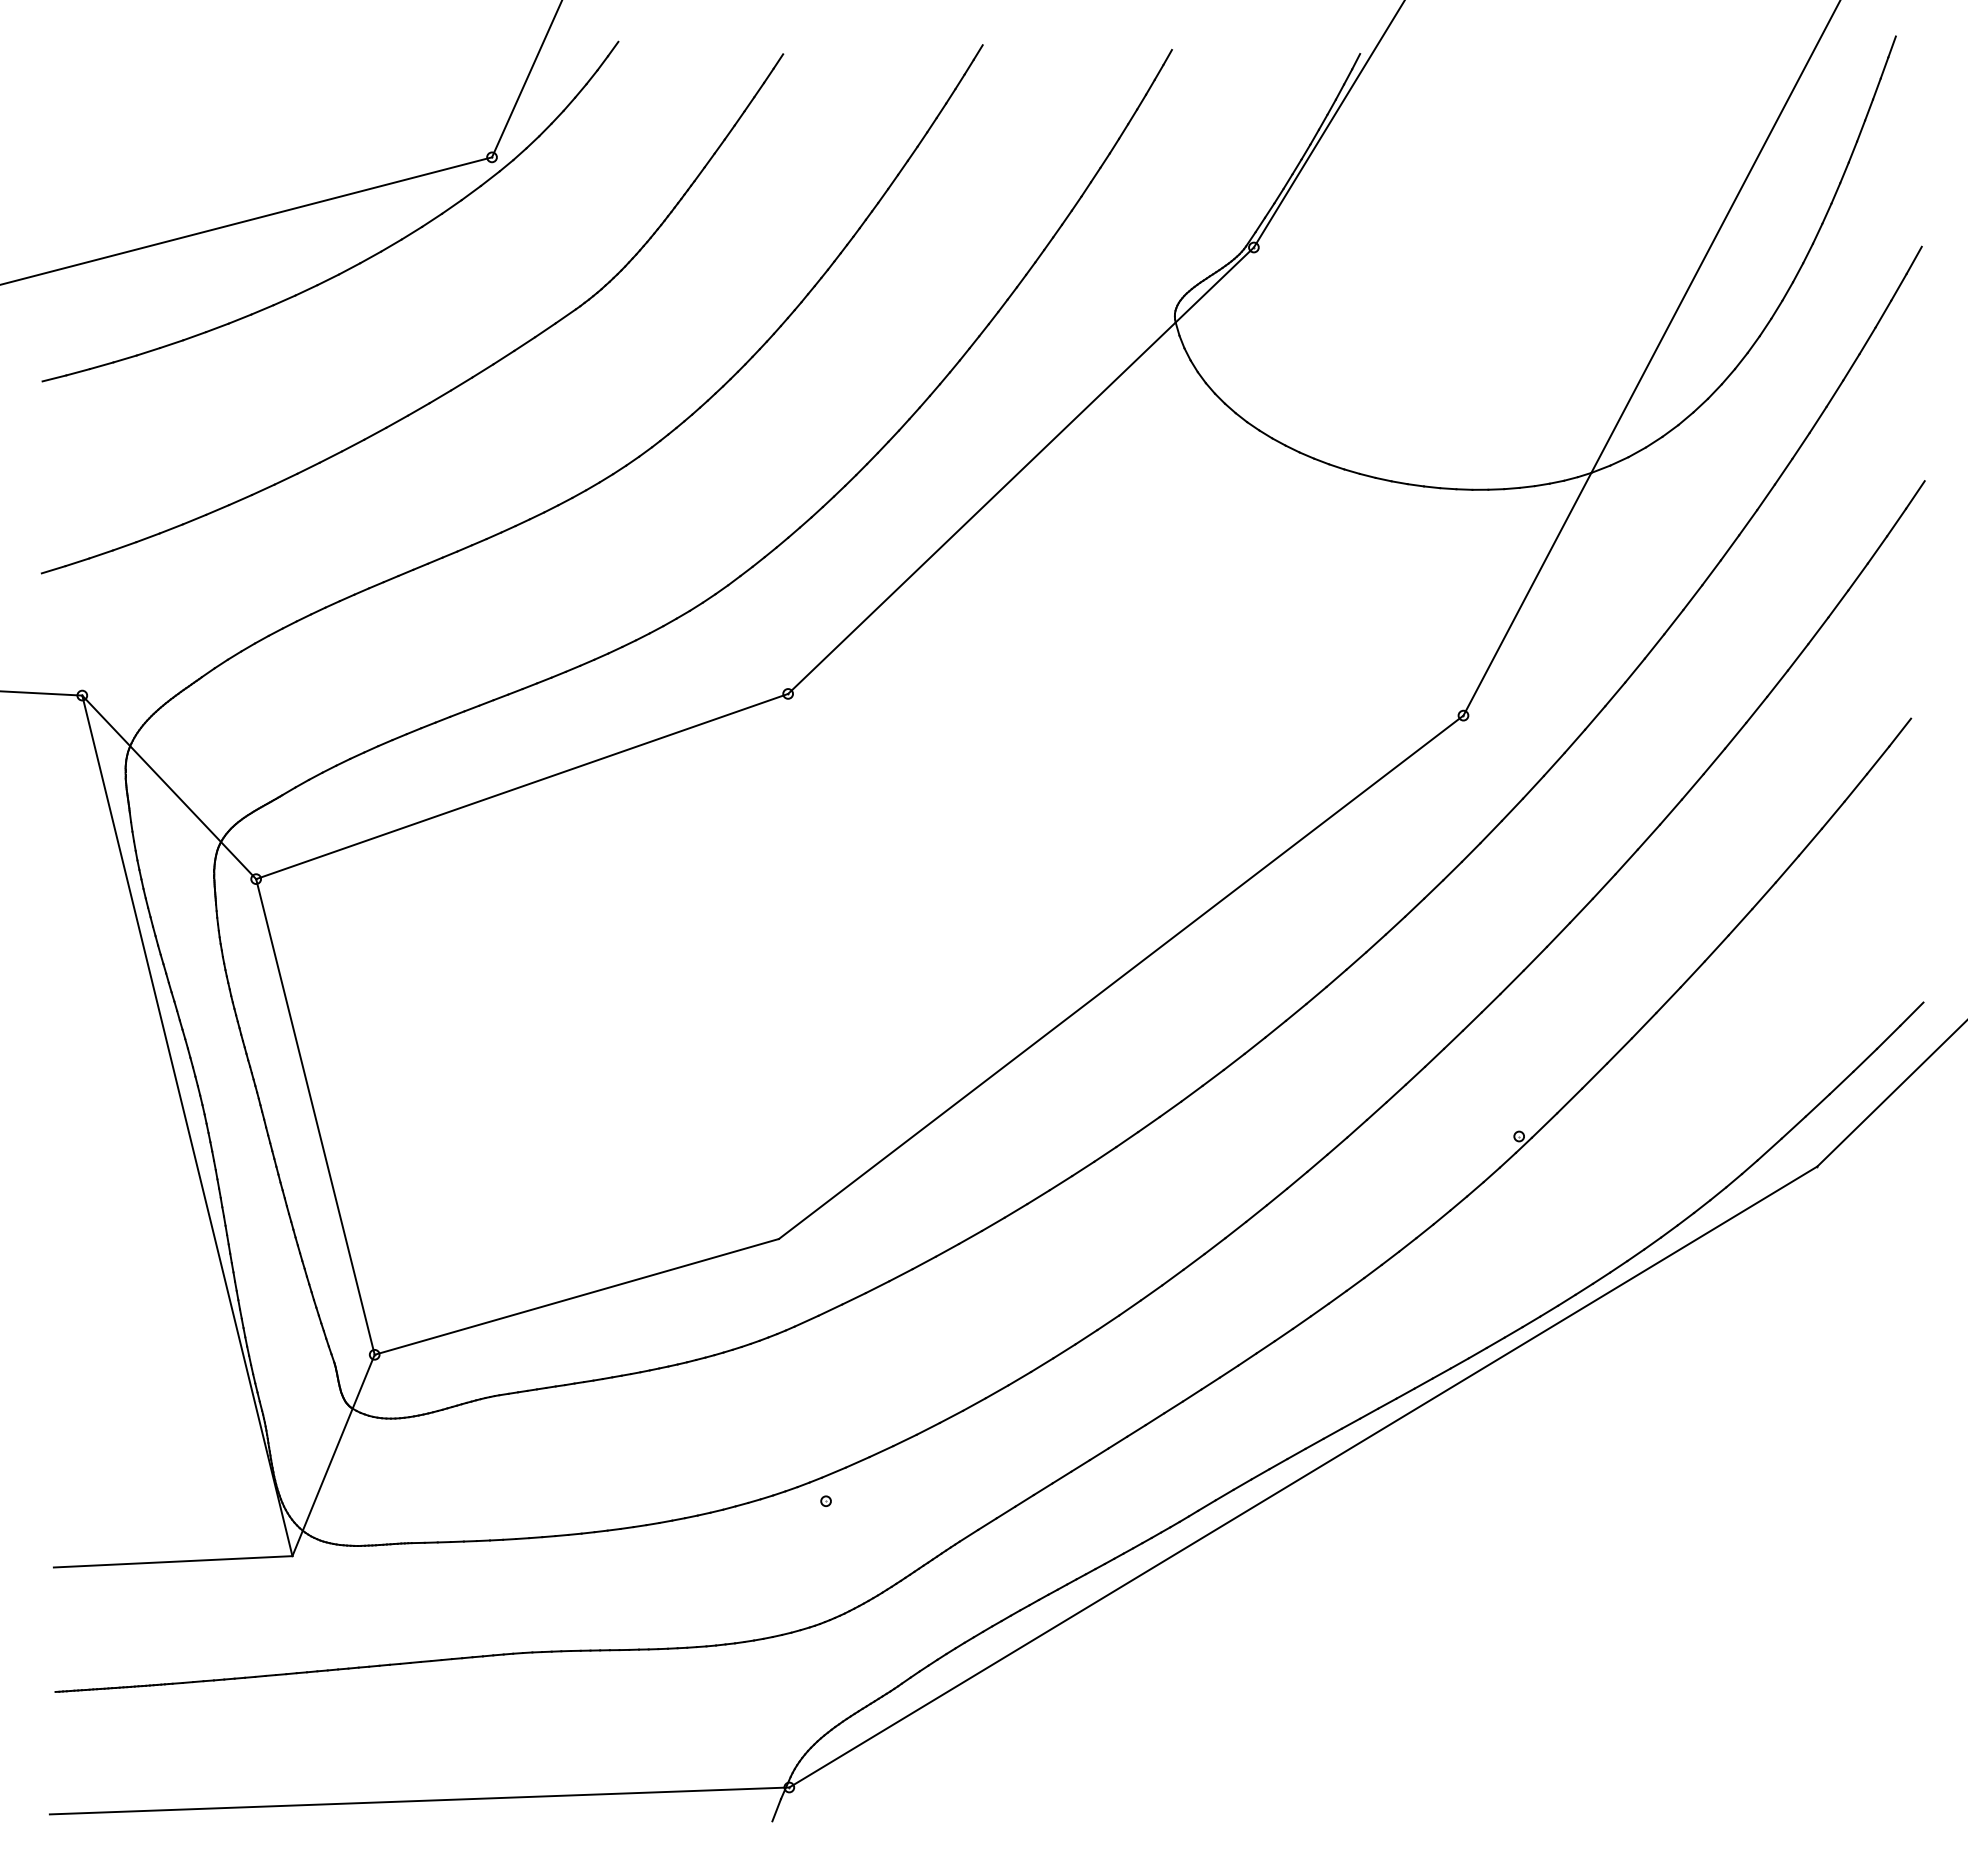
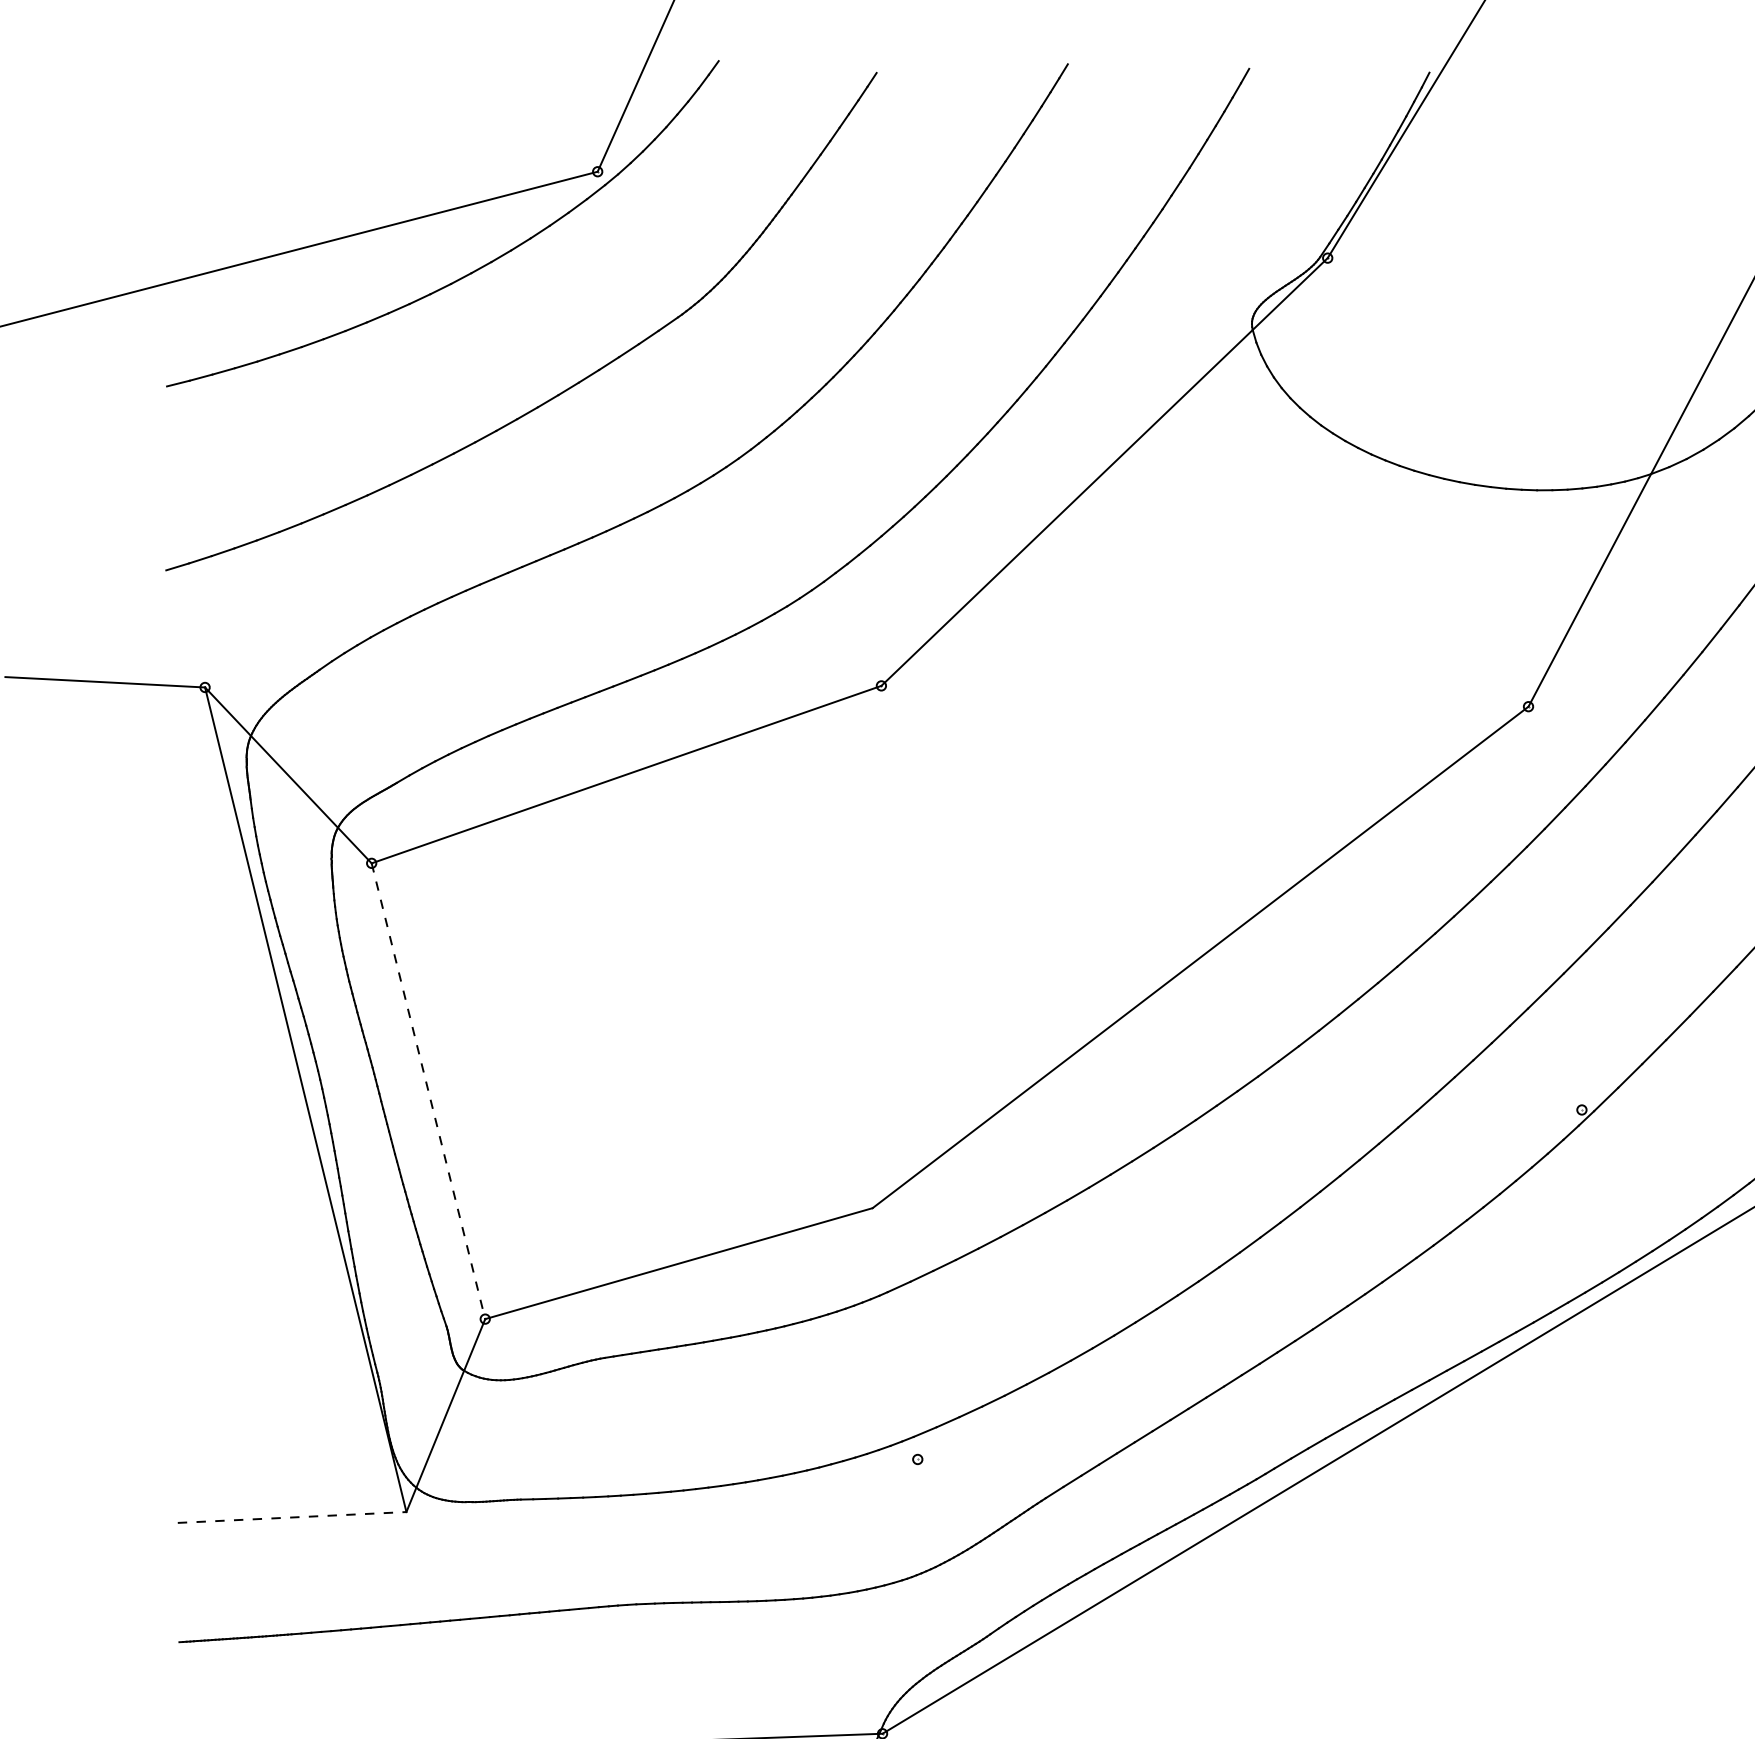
line: (315, 1117) -> (428, 1091), solid -> dashed
line: (173, 1561) -> (292, 1517), solid -> dashed

